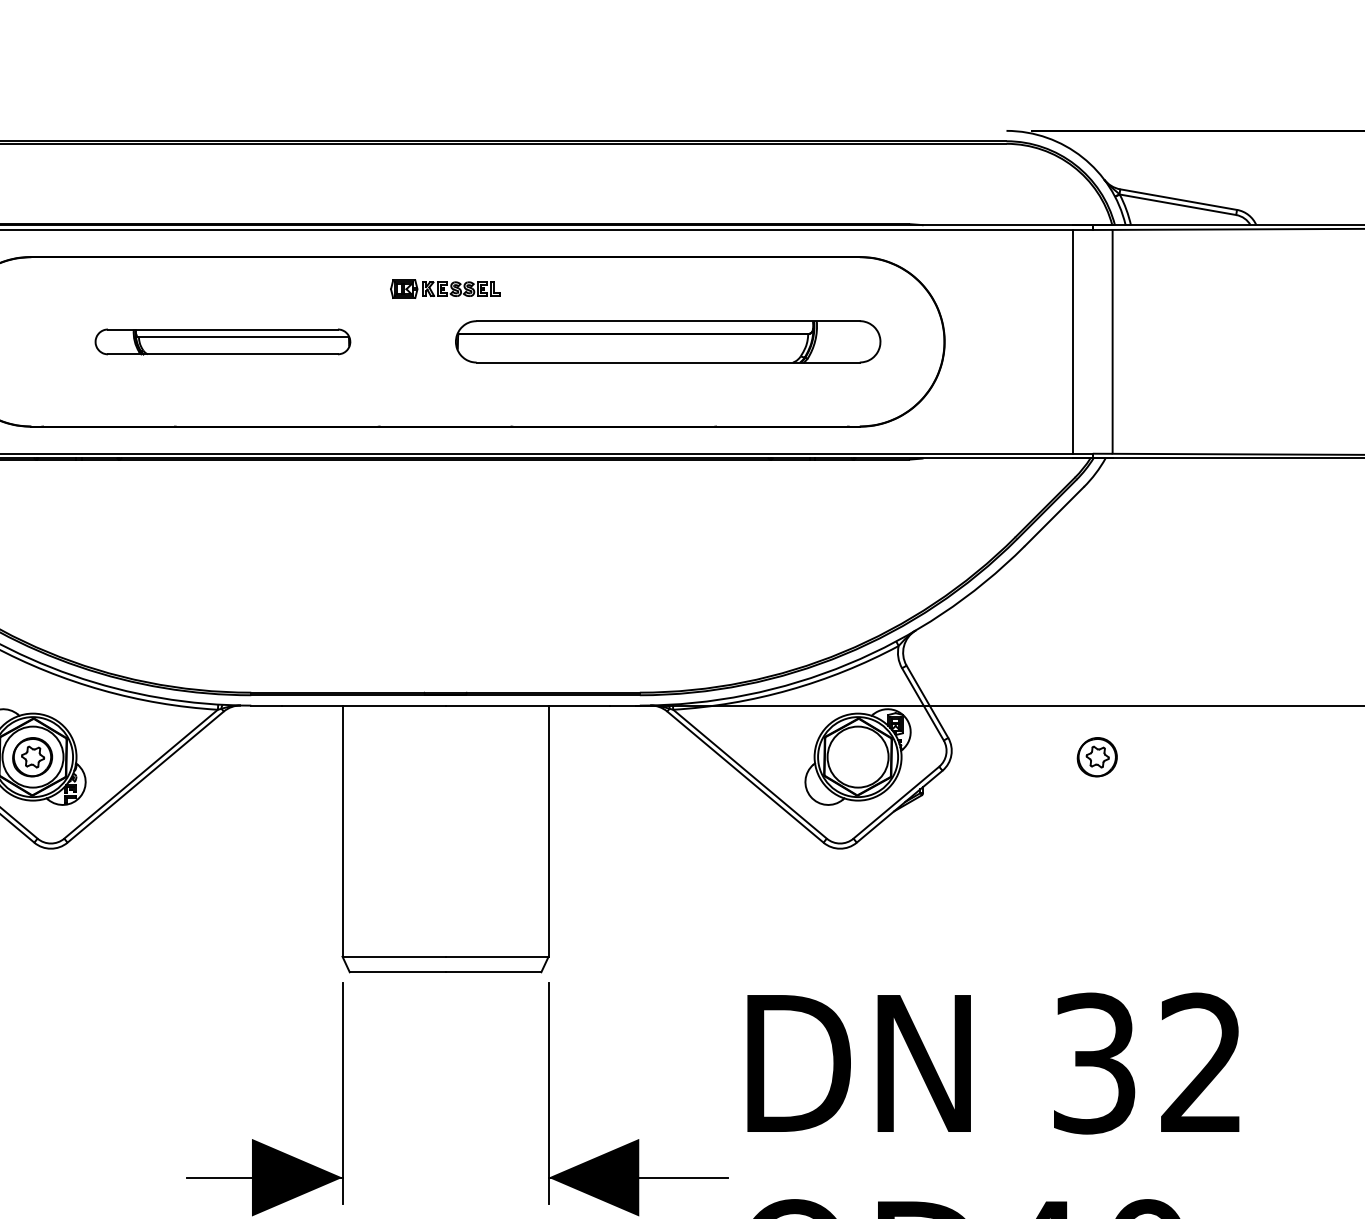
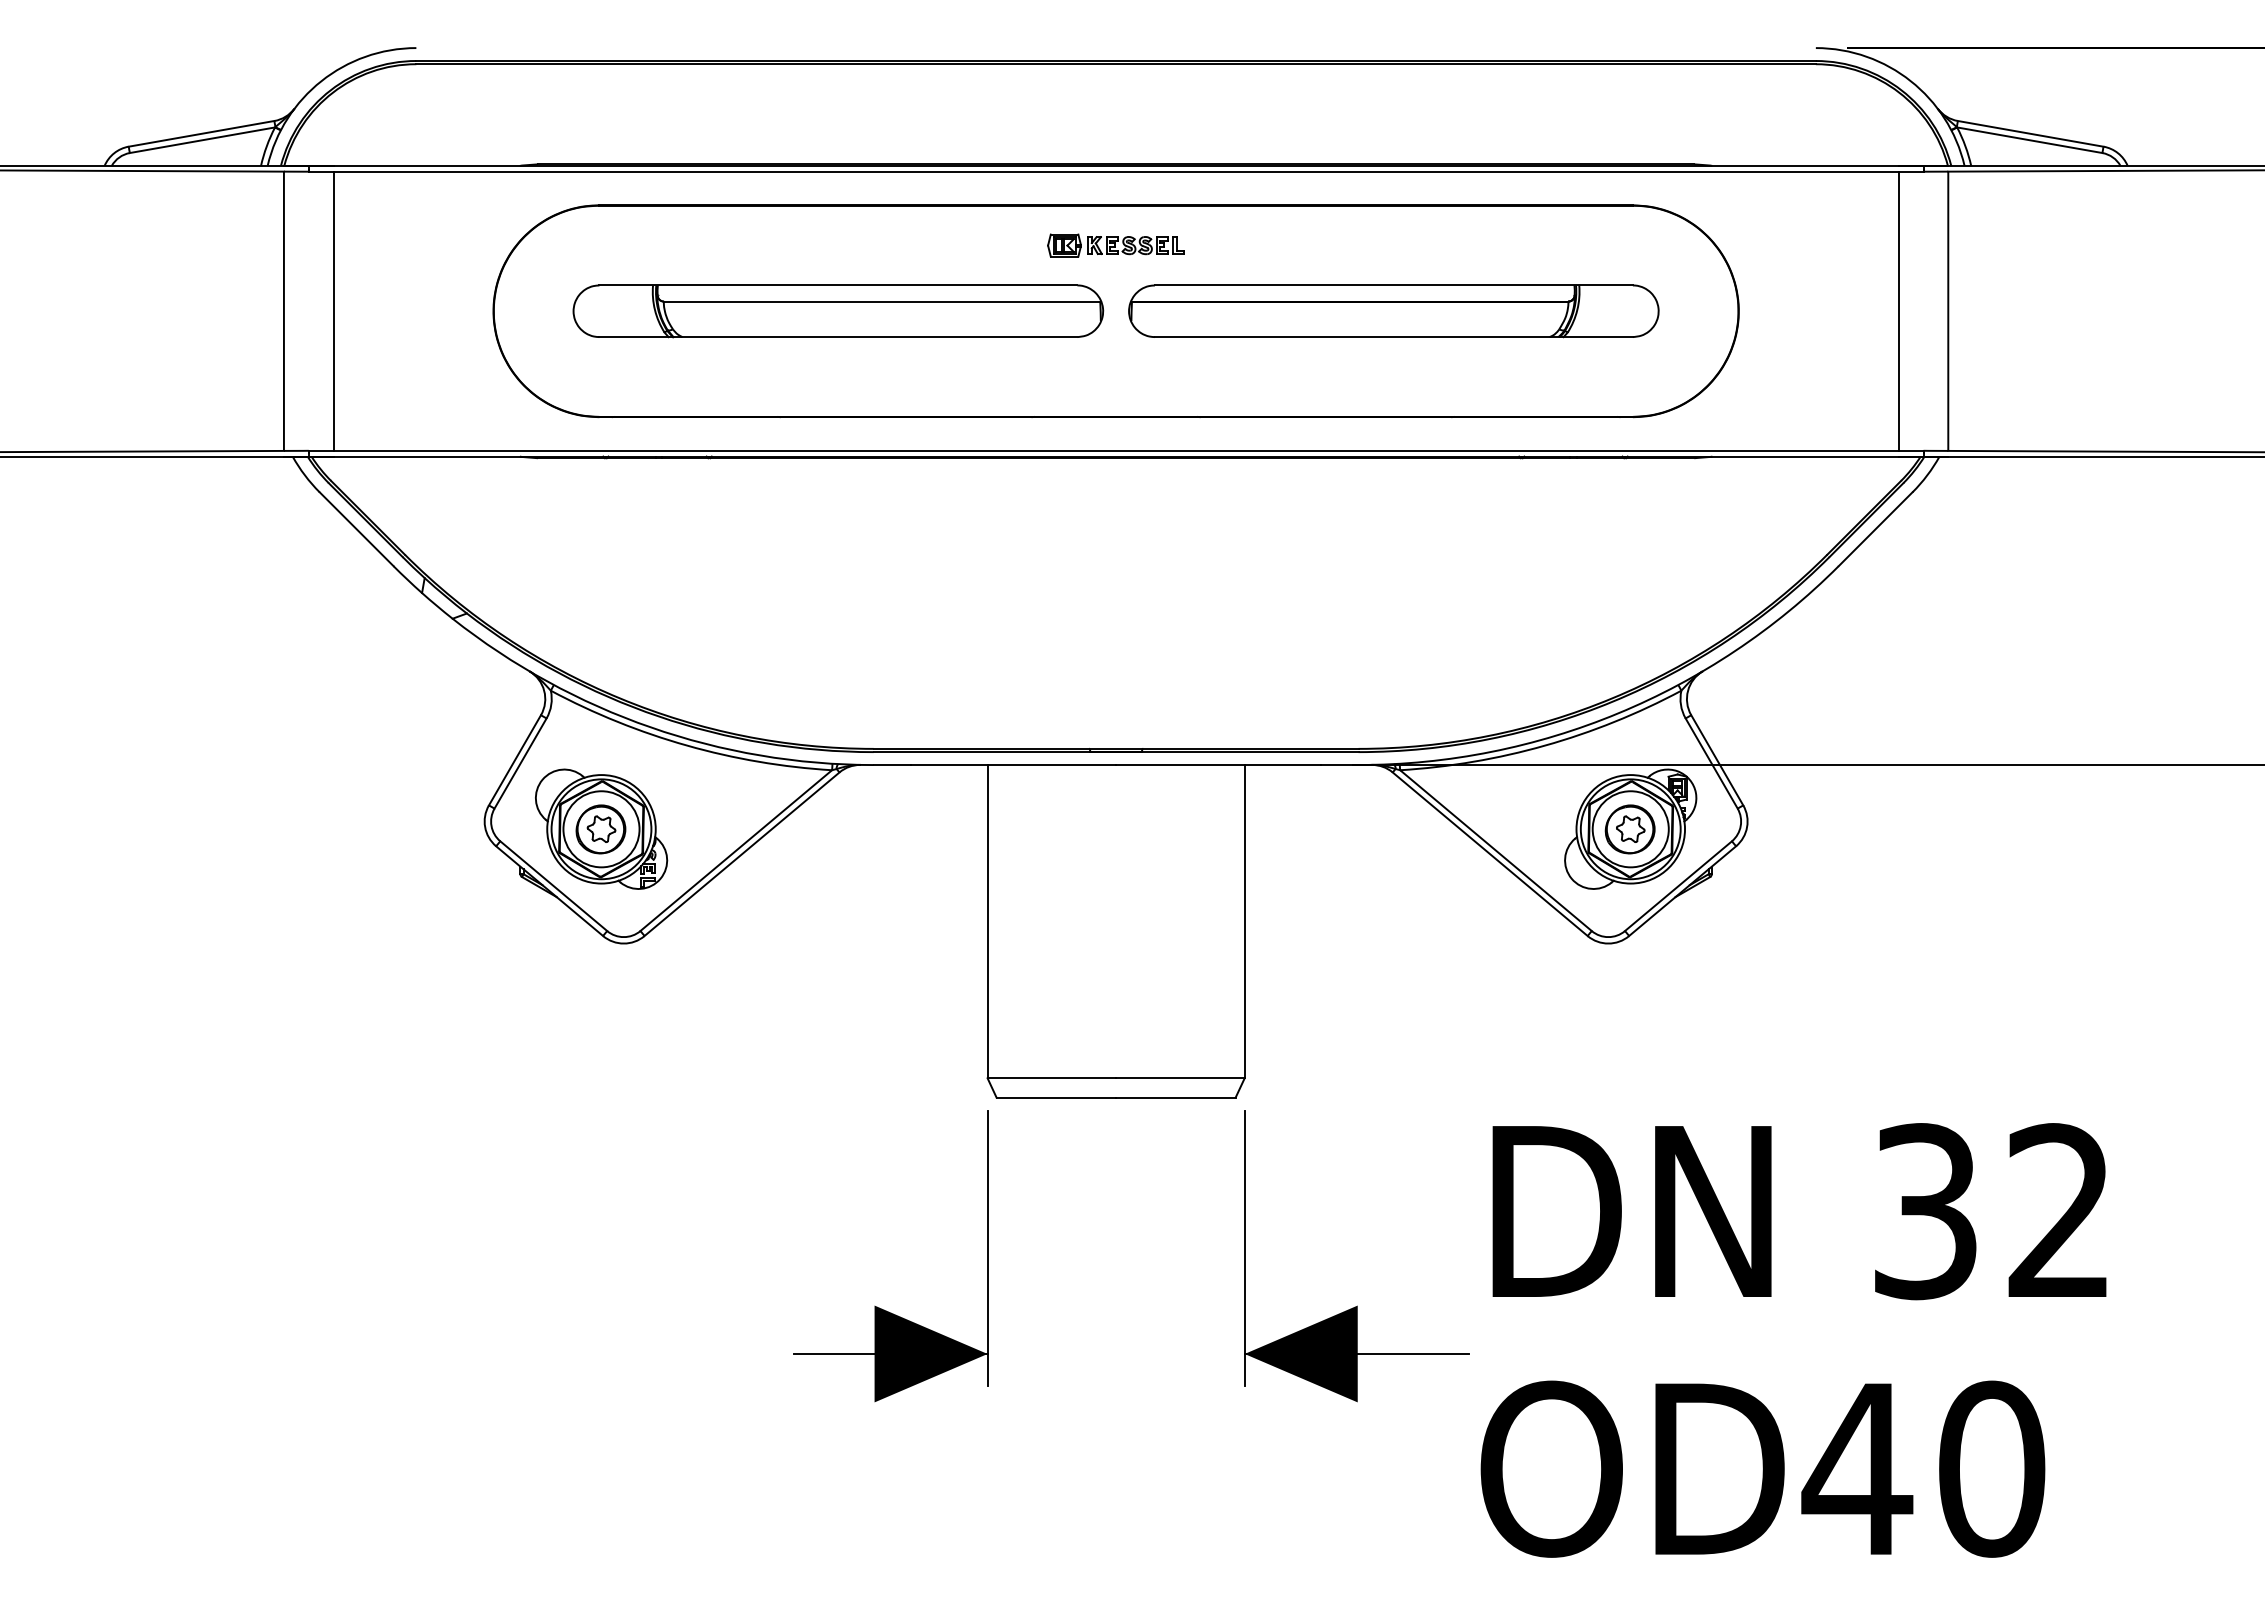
part: (223, 342) -> (838, 311), size x1.67
part: (1096, 757) -> (1629, 829), moved

